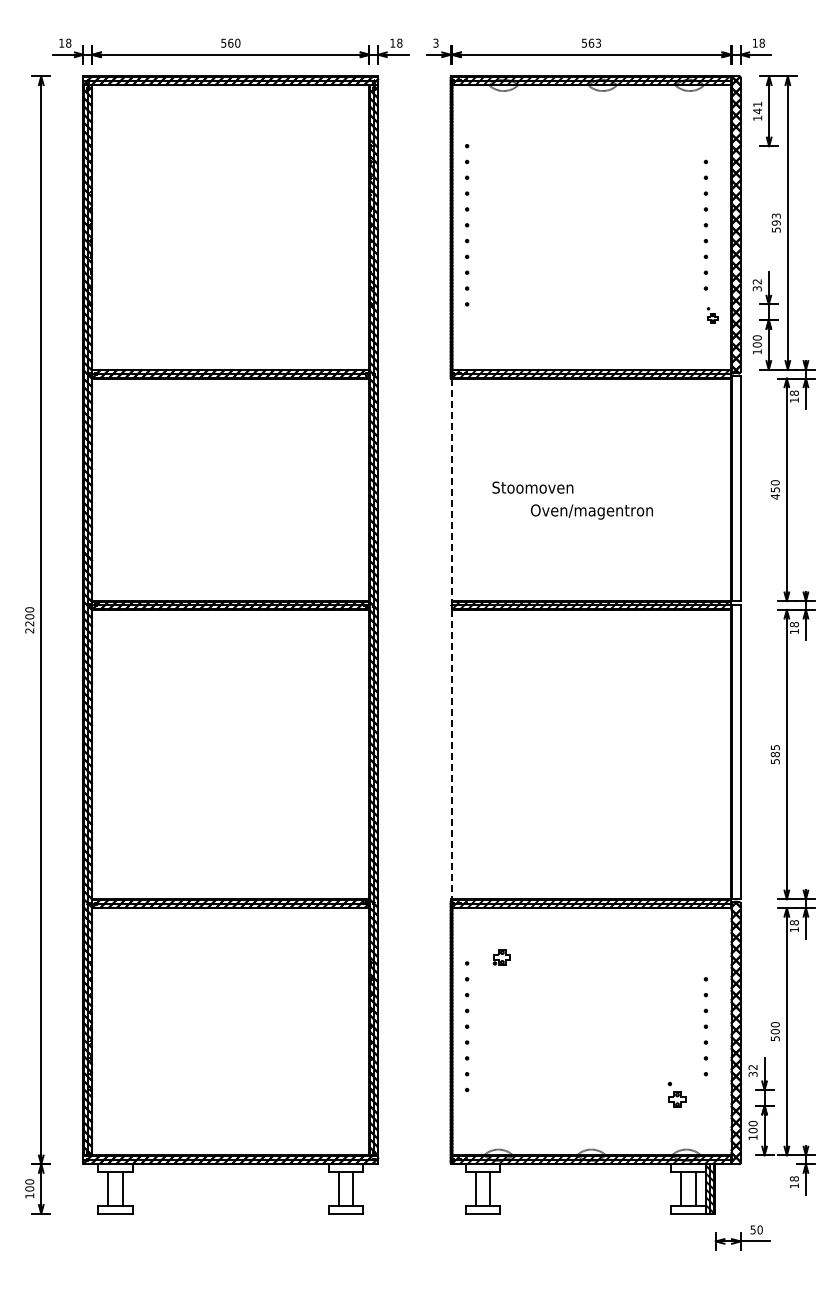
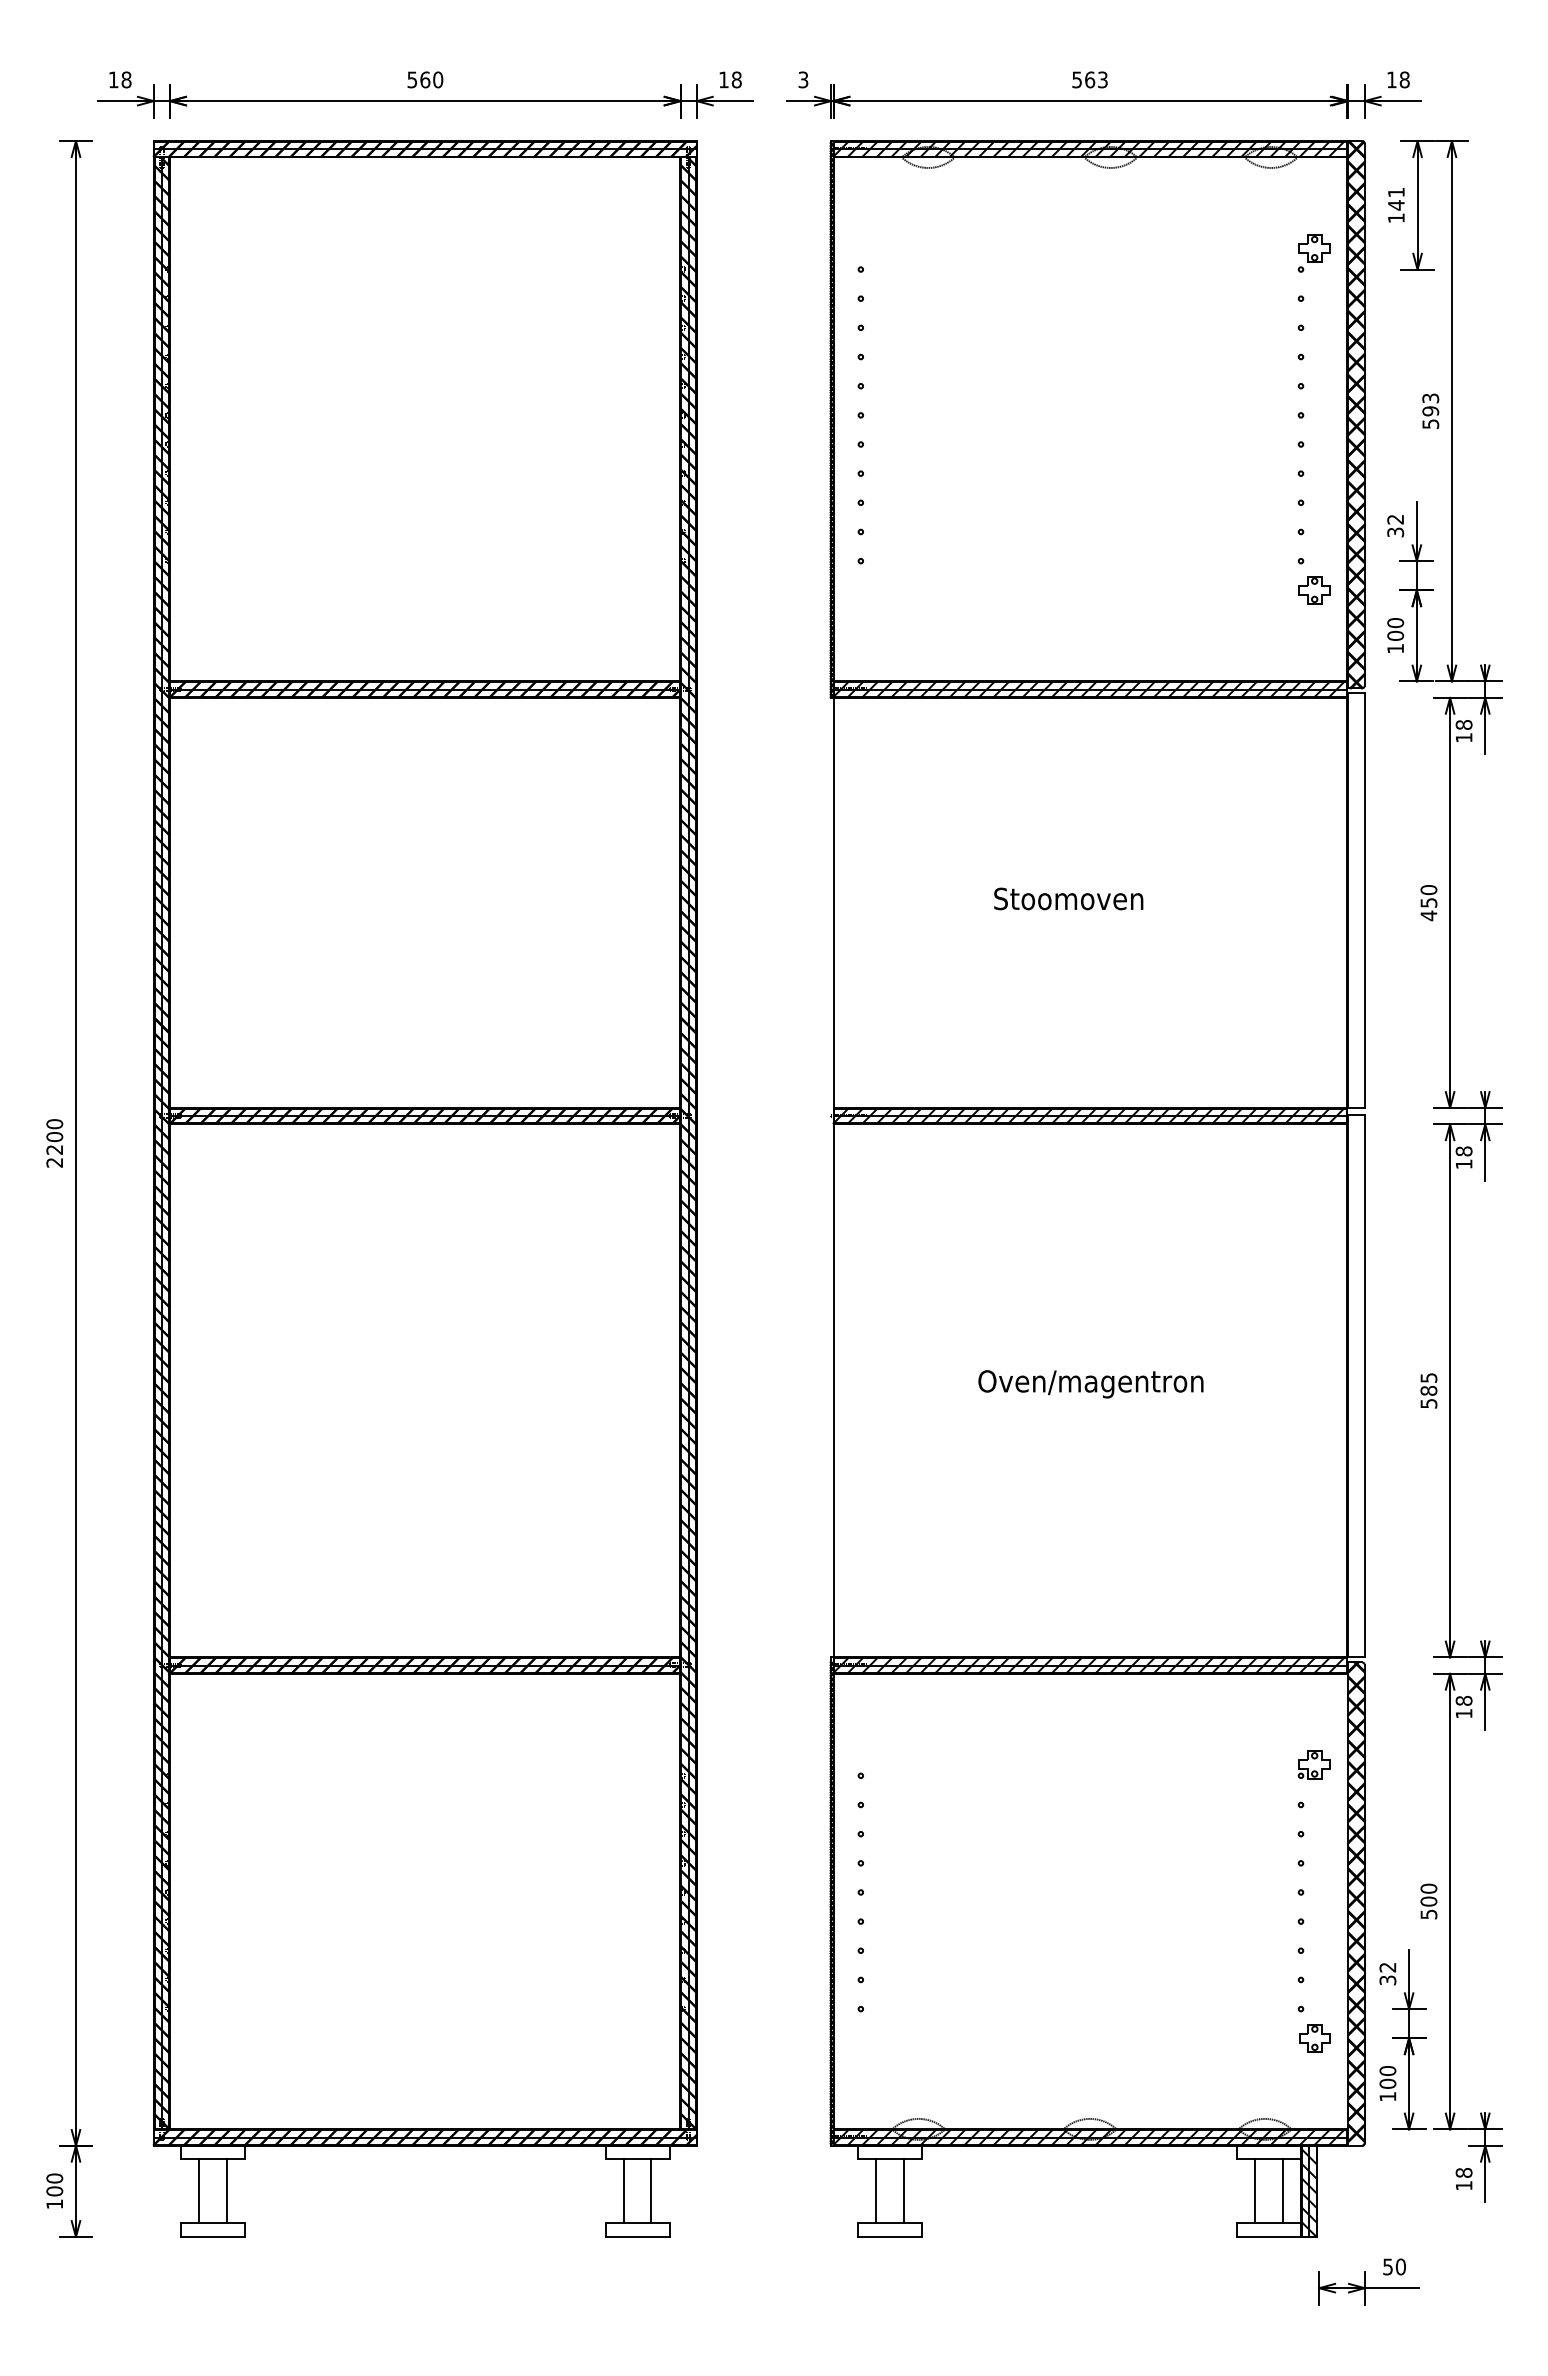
part: (712, 137) -> (1313, 253), added
part: (712, 315) -> (1313, 581), size x1.67
text: (532, 487) -> (1067, 898), moved
text: (591, 511) -> (1090, 1383), moved
line: (452, 639) -> (833, 1178), dashed -> solid
part: (501, 957) -> (1313, 1764), moved
part: (676, 1094) -> (1313, 2028), moved

